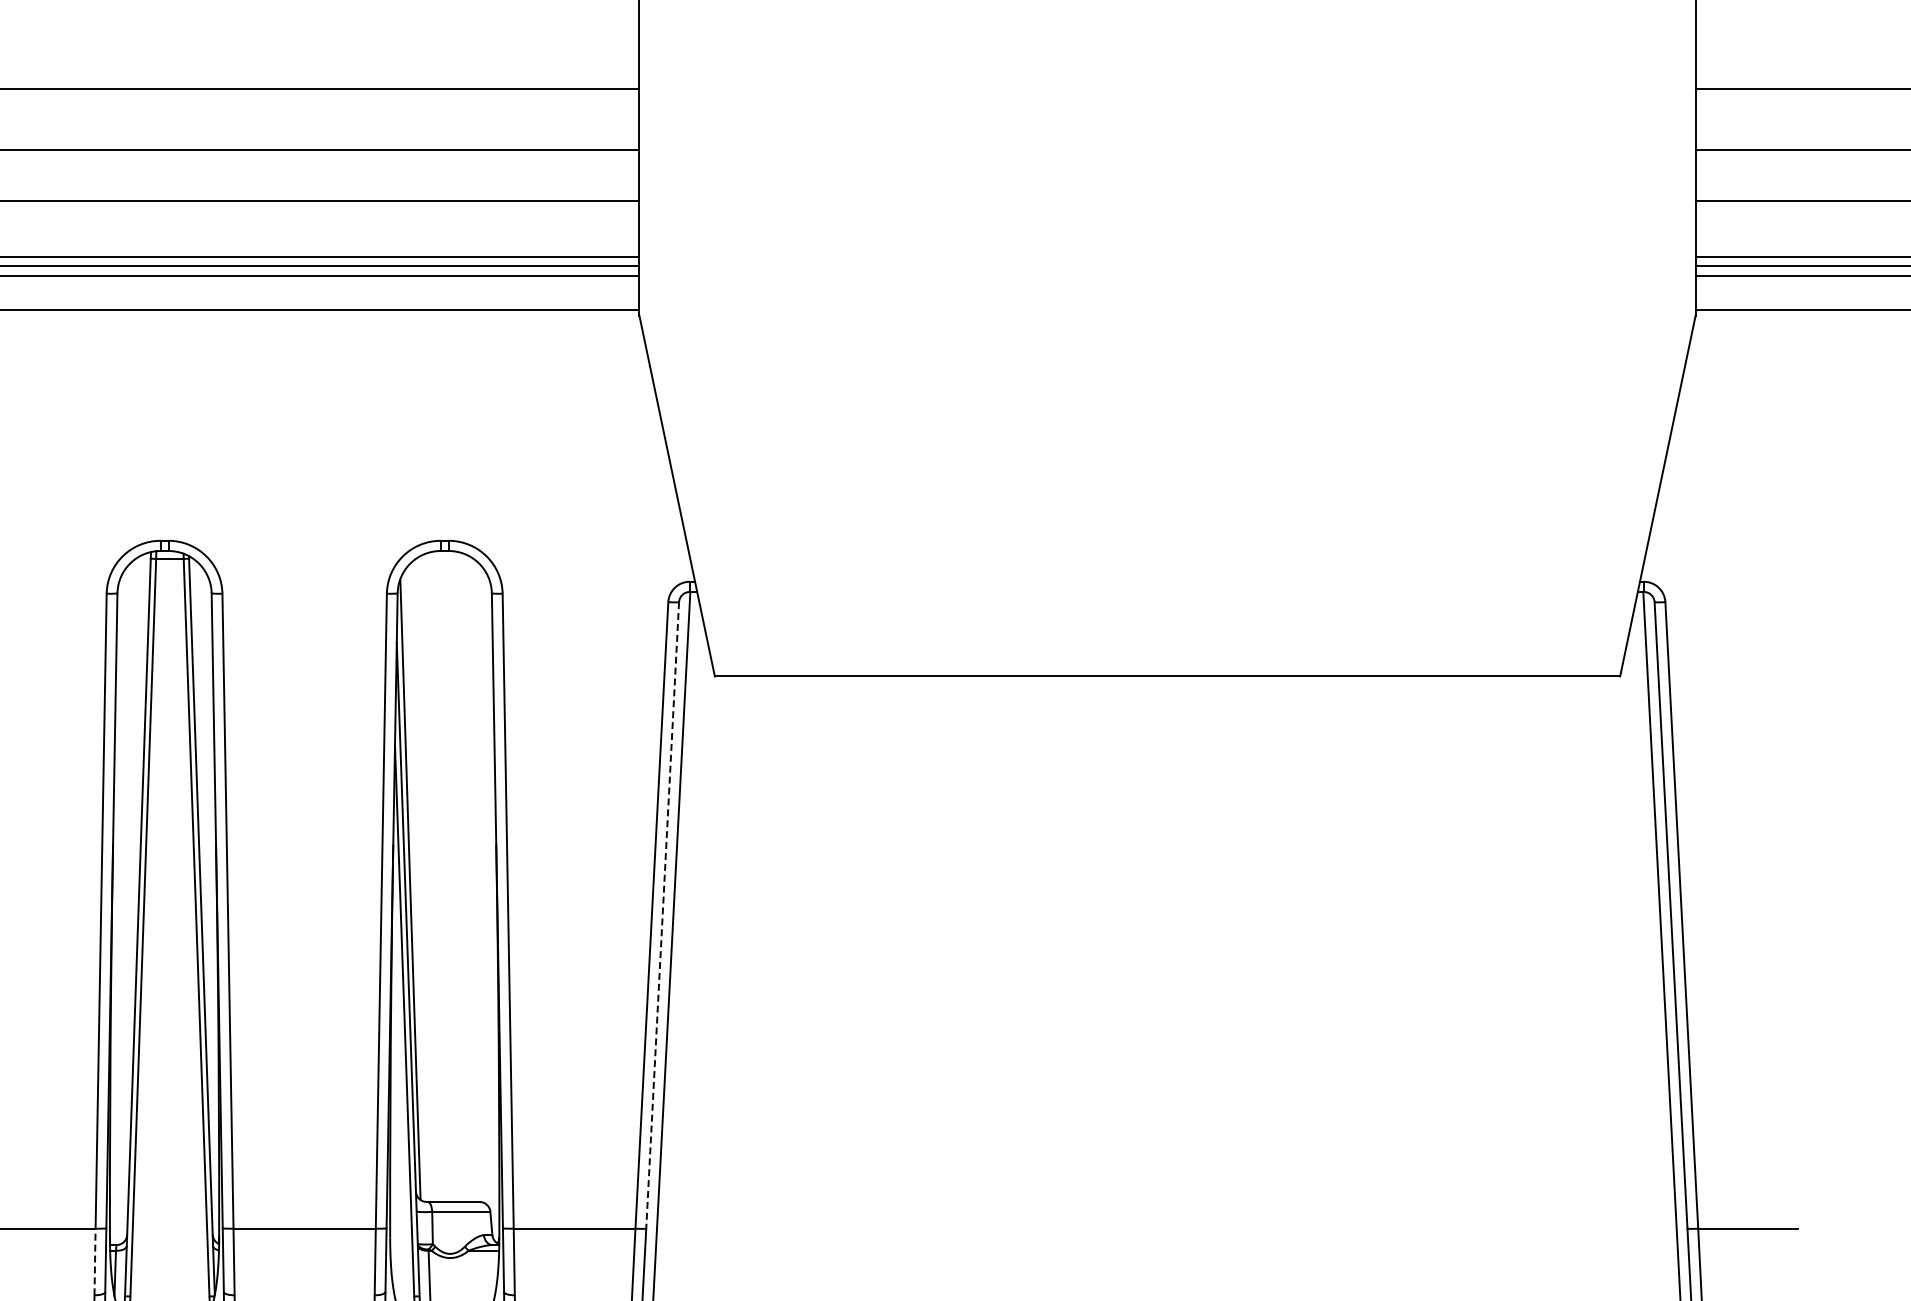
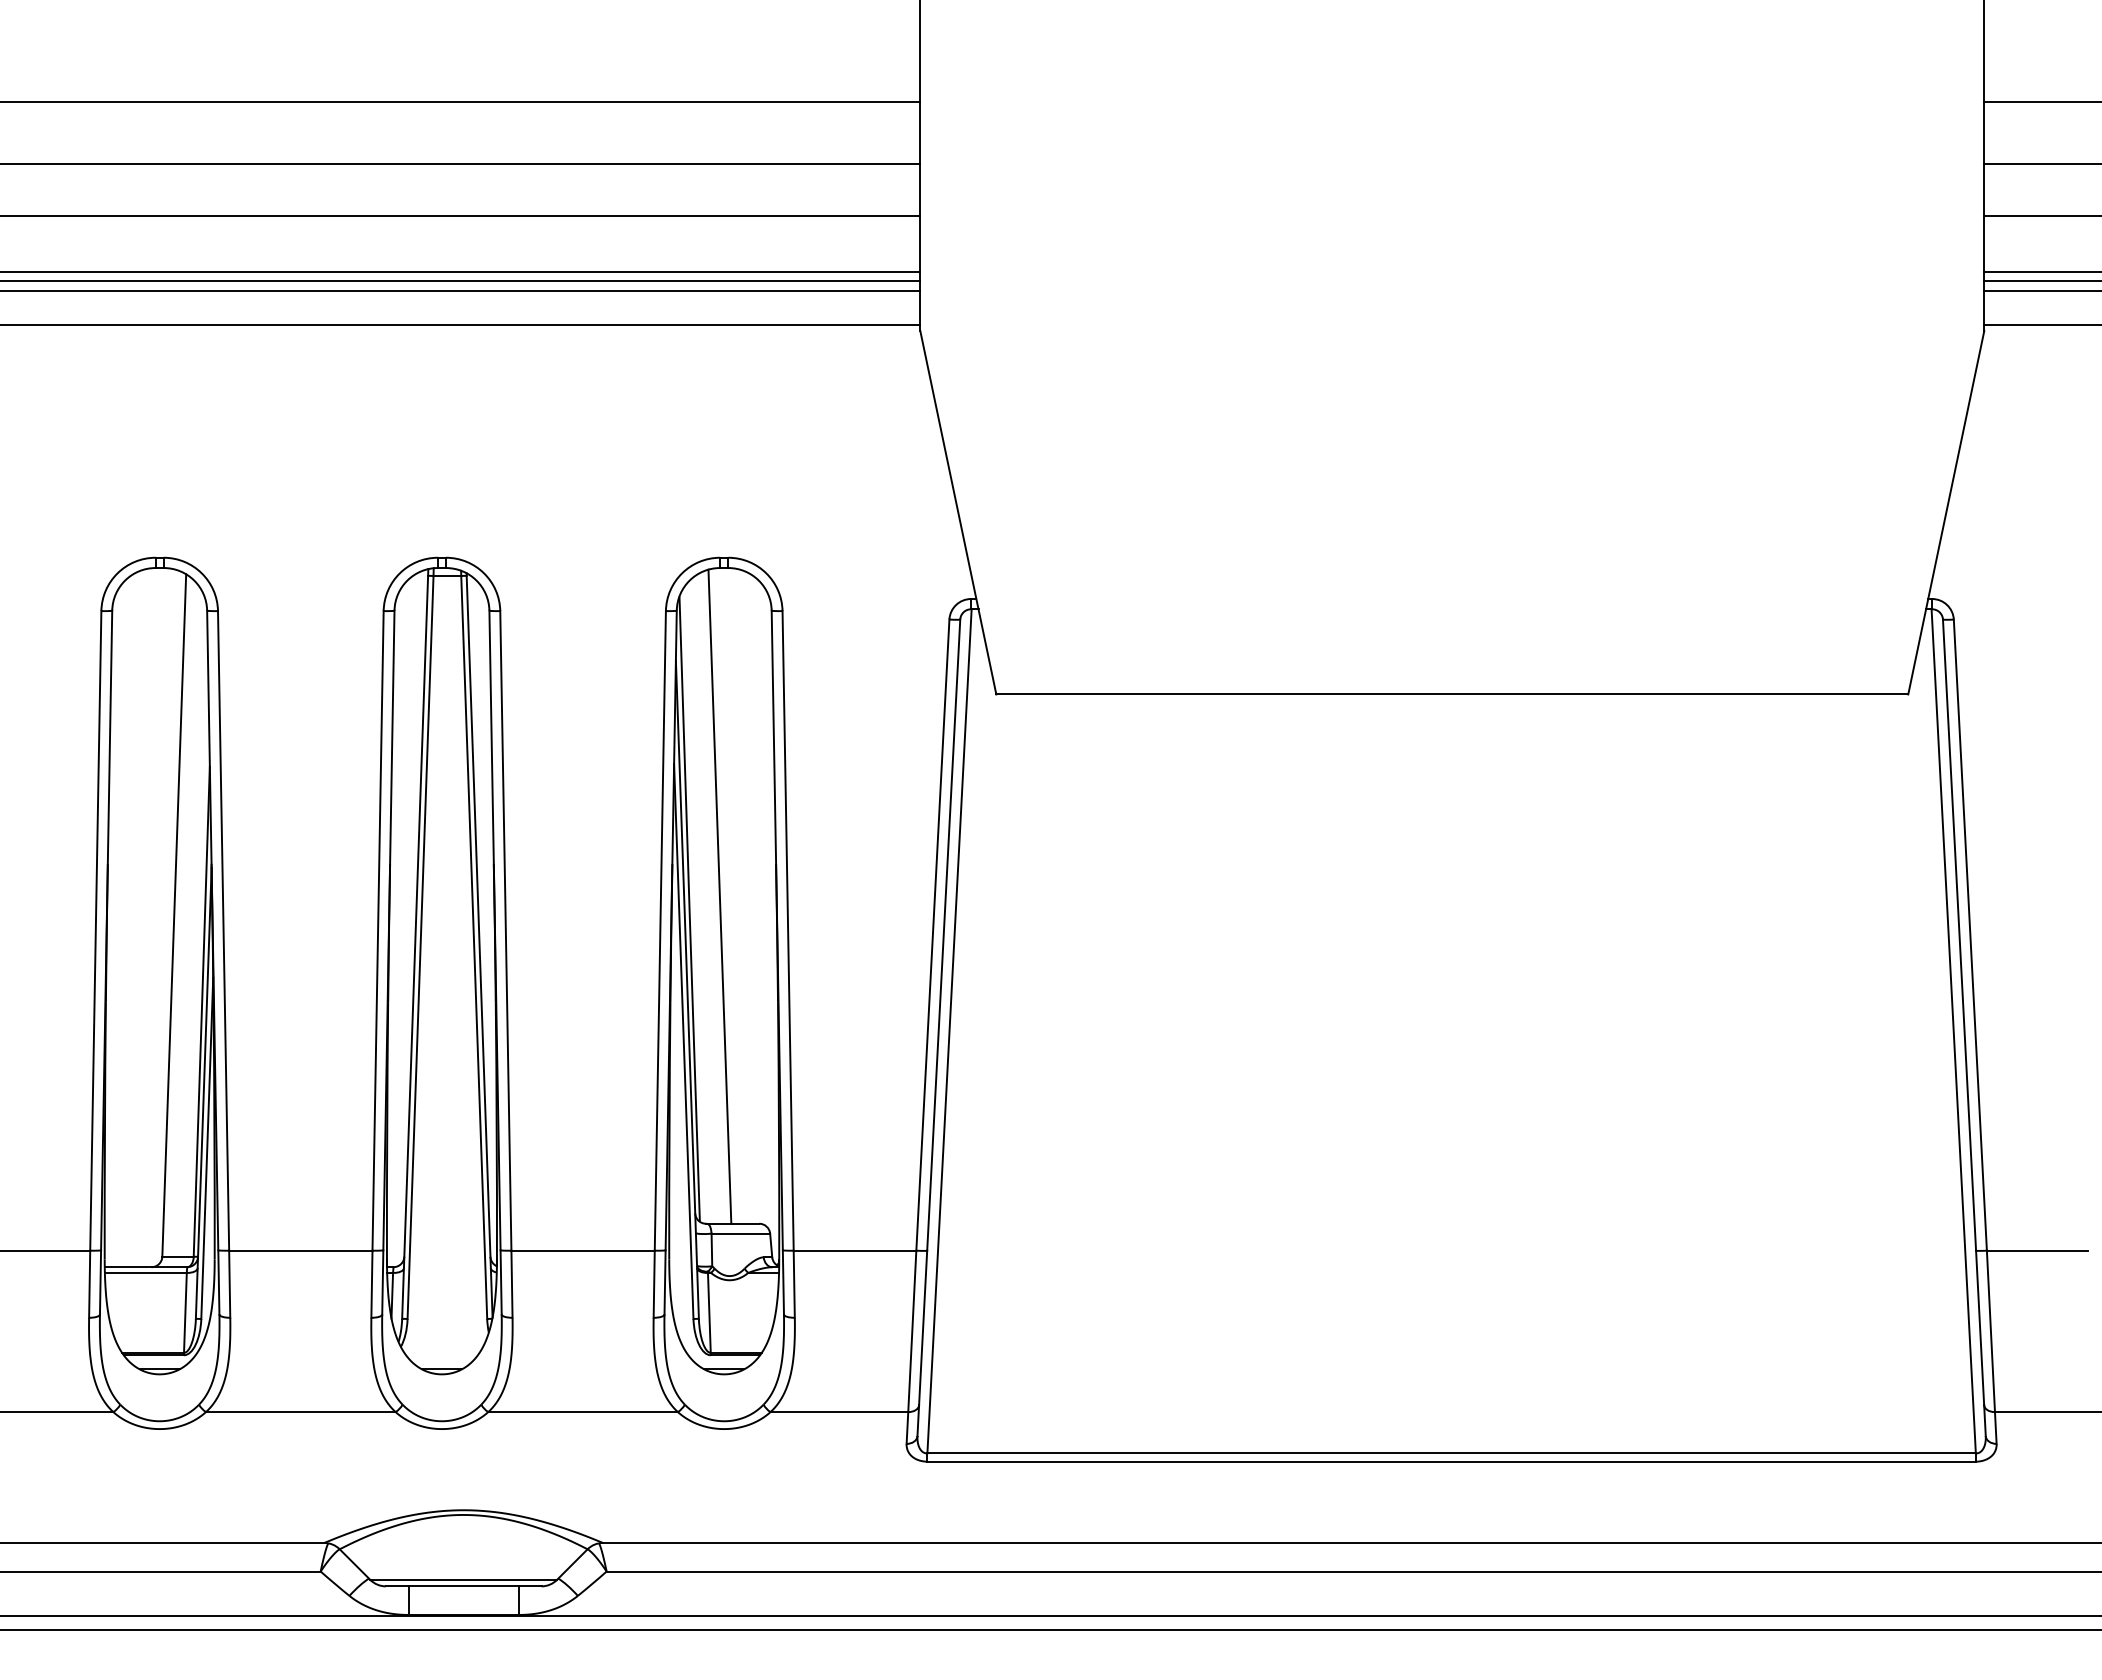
line: (440, 877) -> (719, 896), added
line: (662, 915) -> (943, 935), dashed -> solid
line: (94, 1262) -> (371, 1284), dashed -> solid

